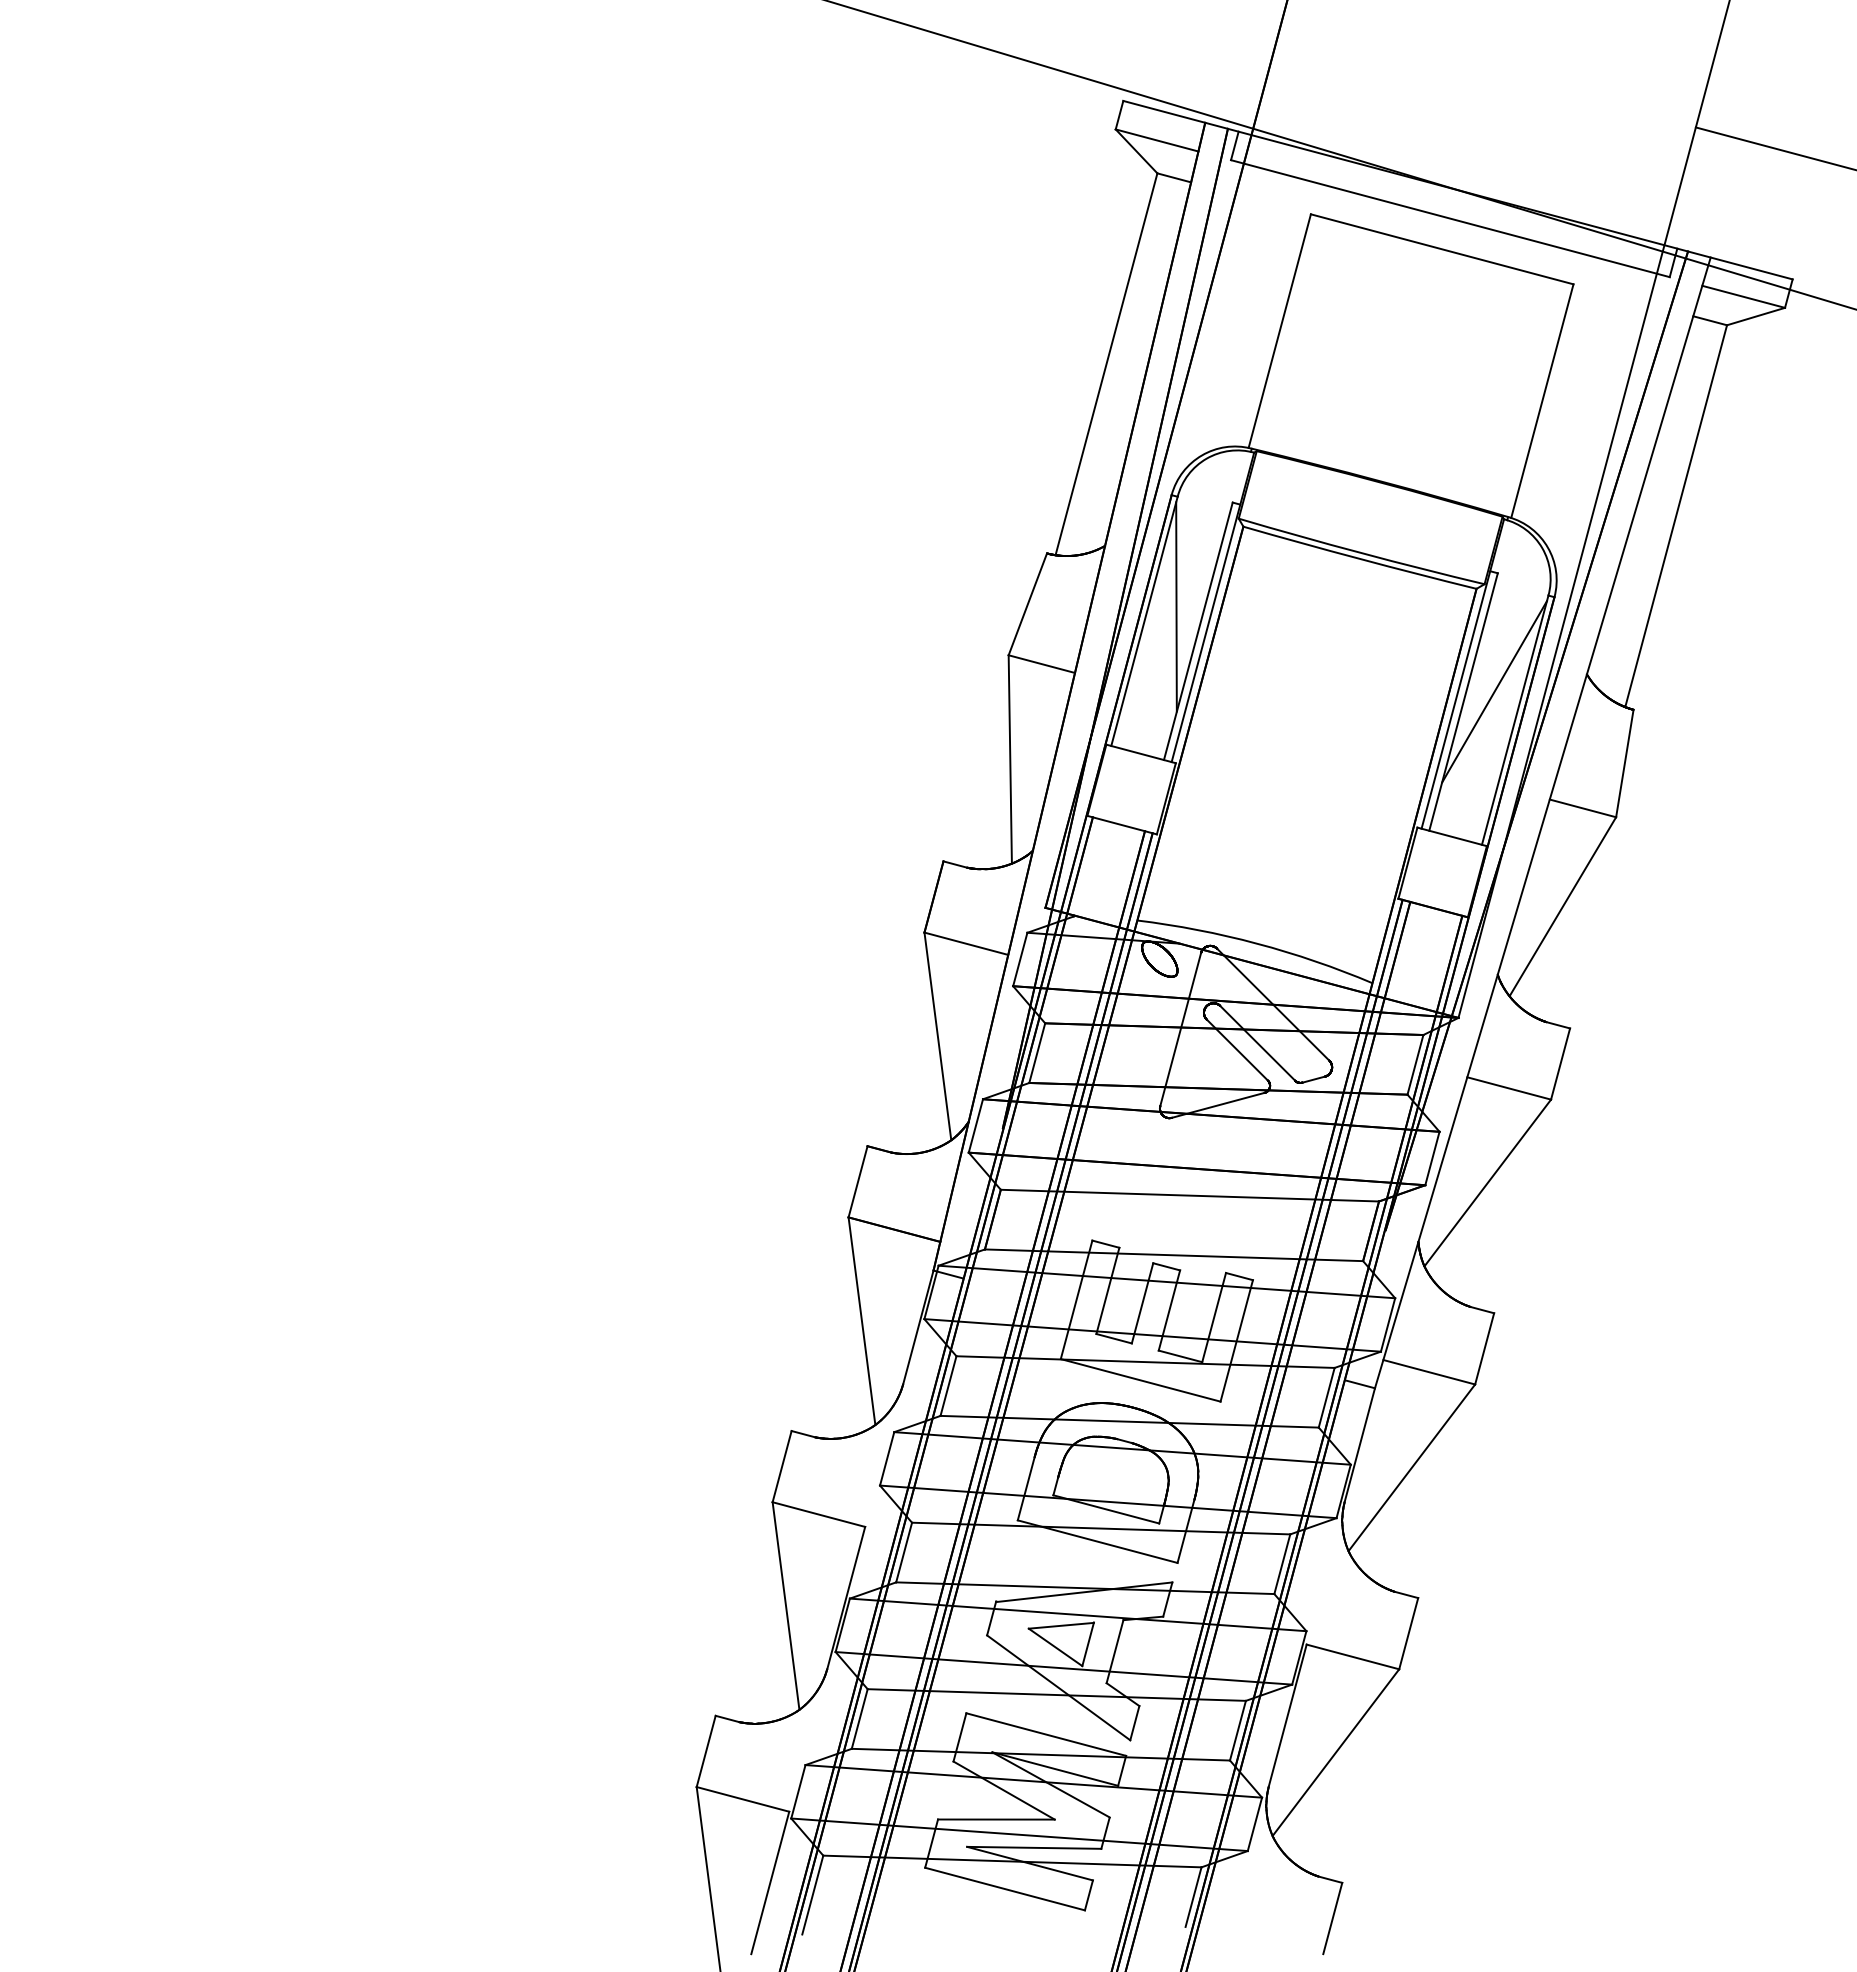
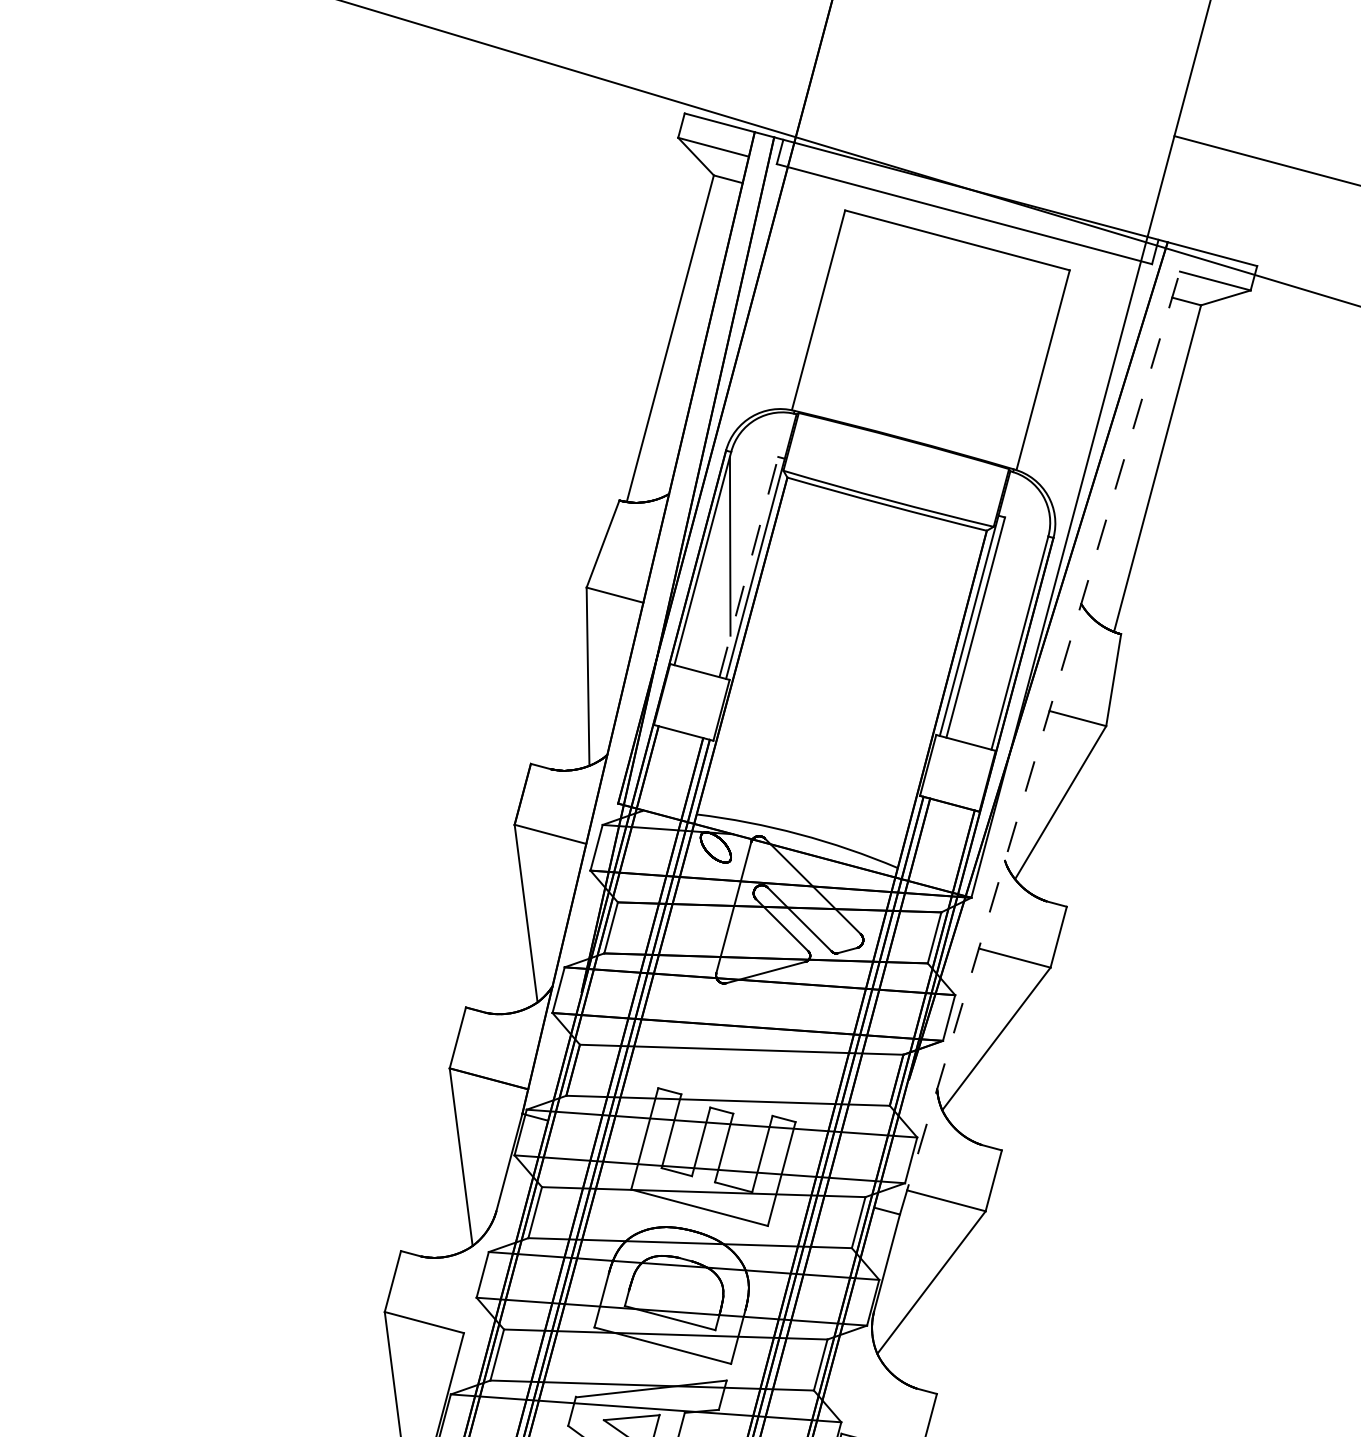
line: (1198, 630) -> (749, 566), solid -> dashed
line: (1494, 691) -> (1002, 618), removed
line: (1542, 822) -> (1043, 730), solid -> dashed

